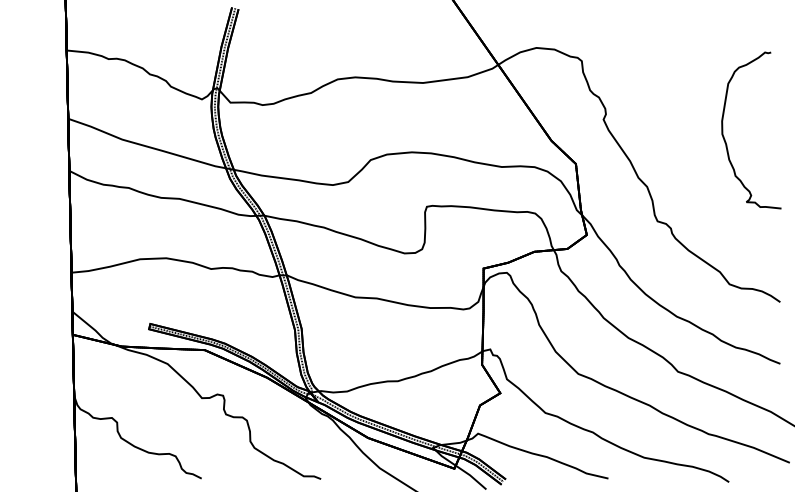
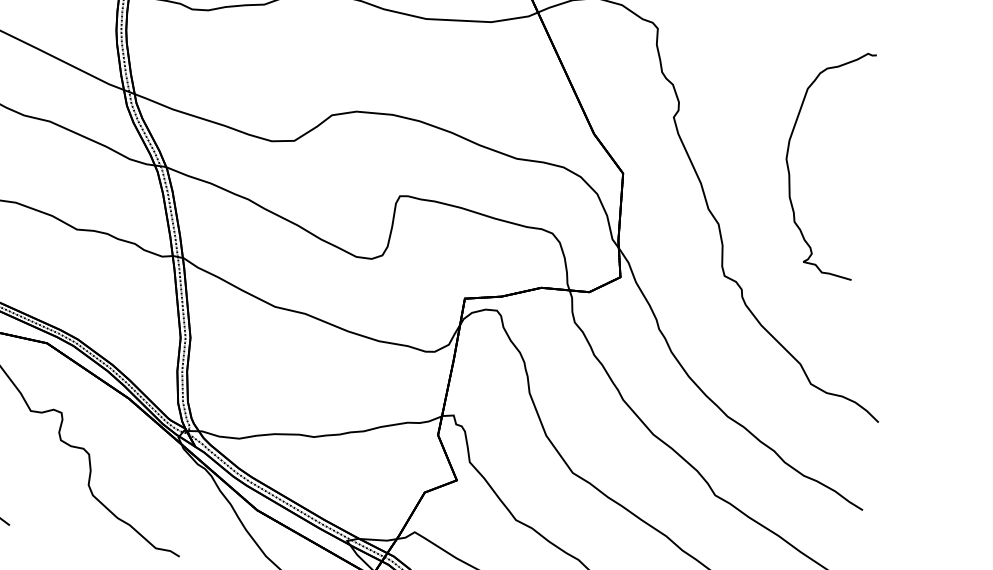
curve: (726, 141) -> (790, 170), moved

